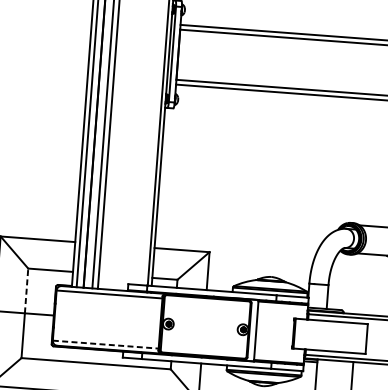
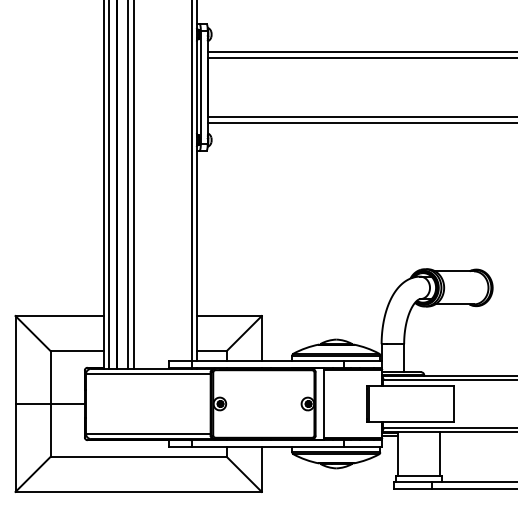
line: (26, 290) -> (50, 377), dashed -> solid
line: (105, 344) -> (148, 433), dashed -> solid

